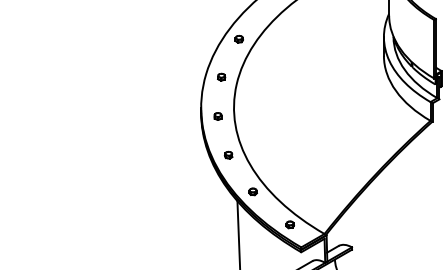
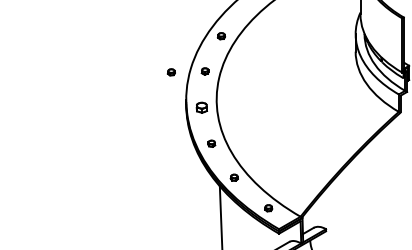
part: (184, 78) -> (170, 72), added
part: (217, 116) -> (201, 107), size x1.6

